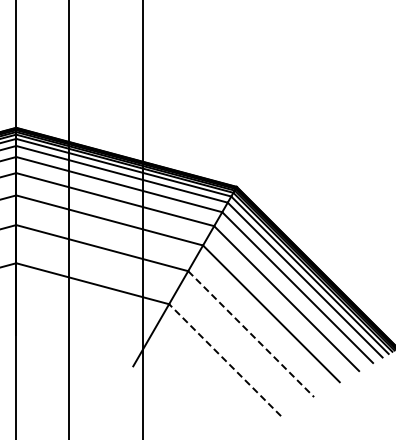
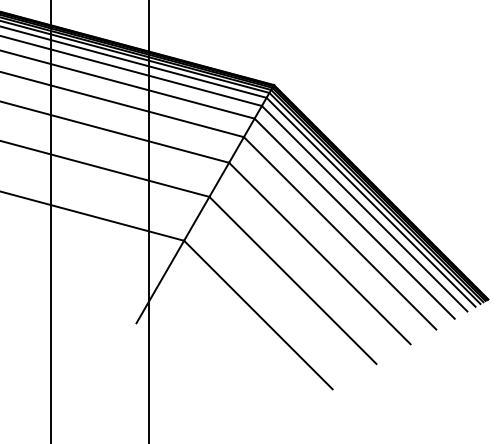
line: (251, 334) -> (293, 280), dashed -> solid
line: (224, 359) -> (257, 314), dashed -> solid

